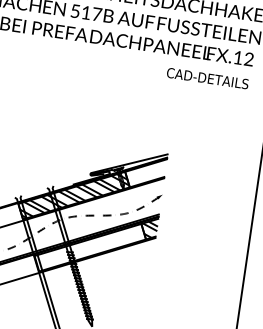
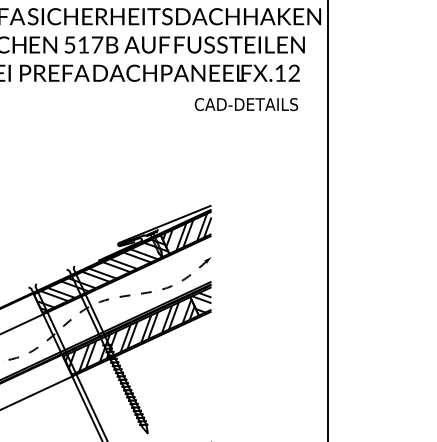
hatch: (146, 171) -> (187, 231), added
hatch: (88, 247) -> (129, 335), added

